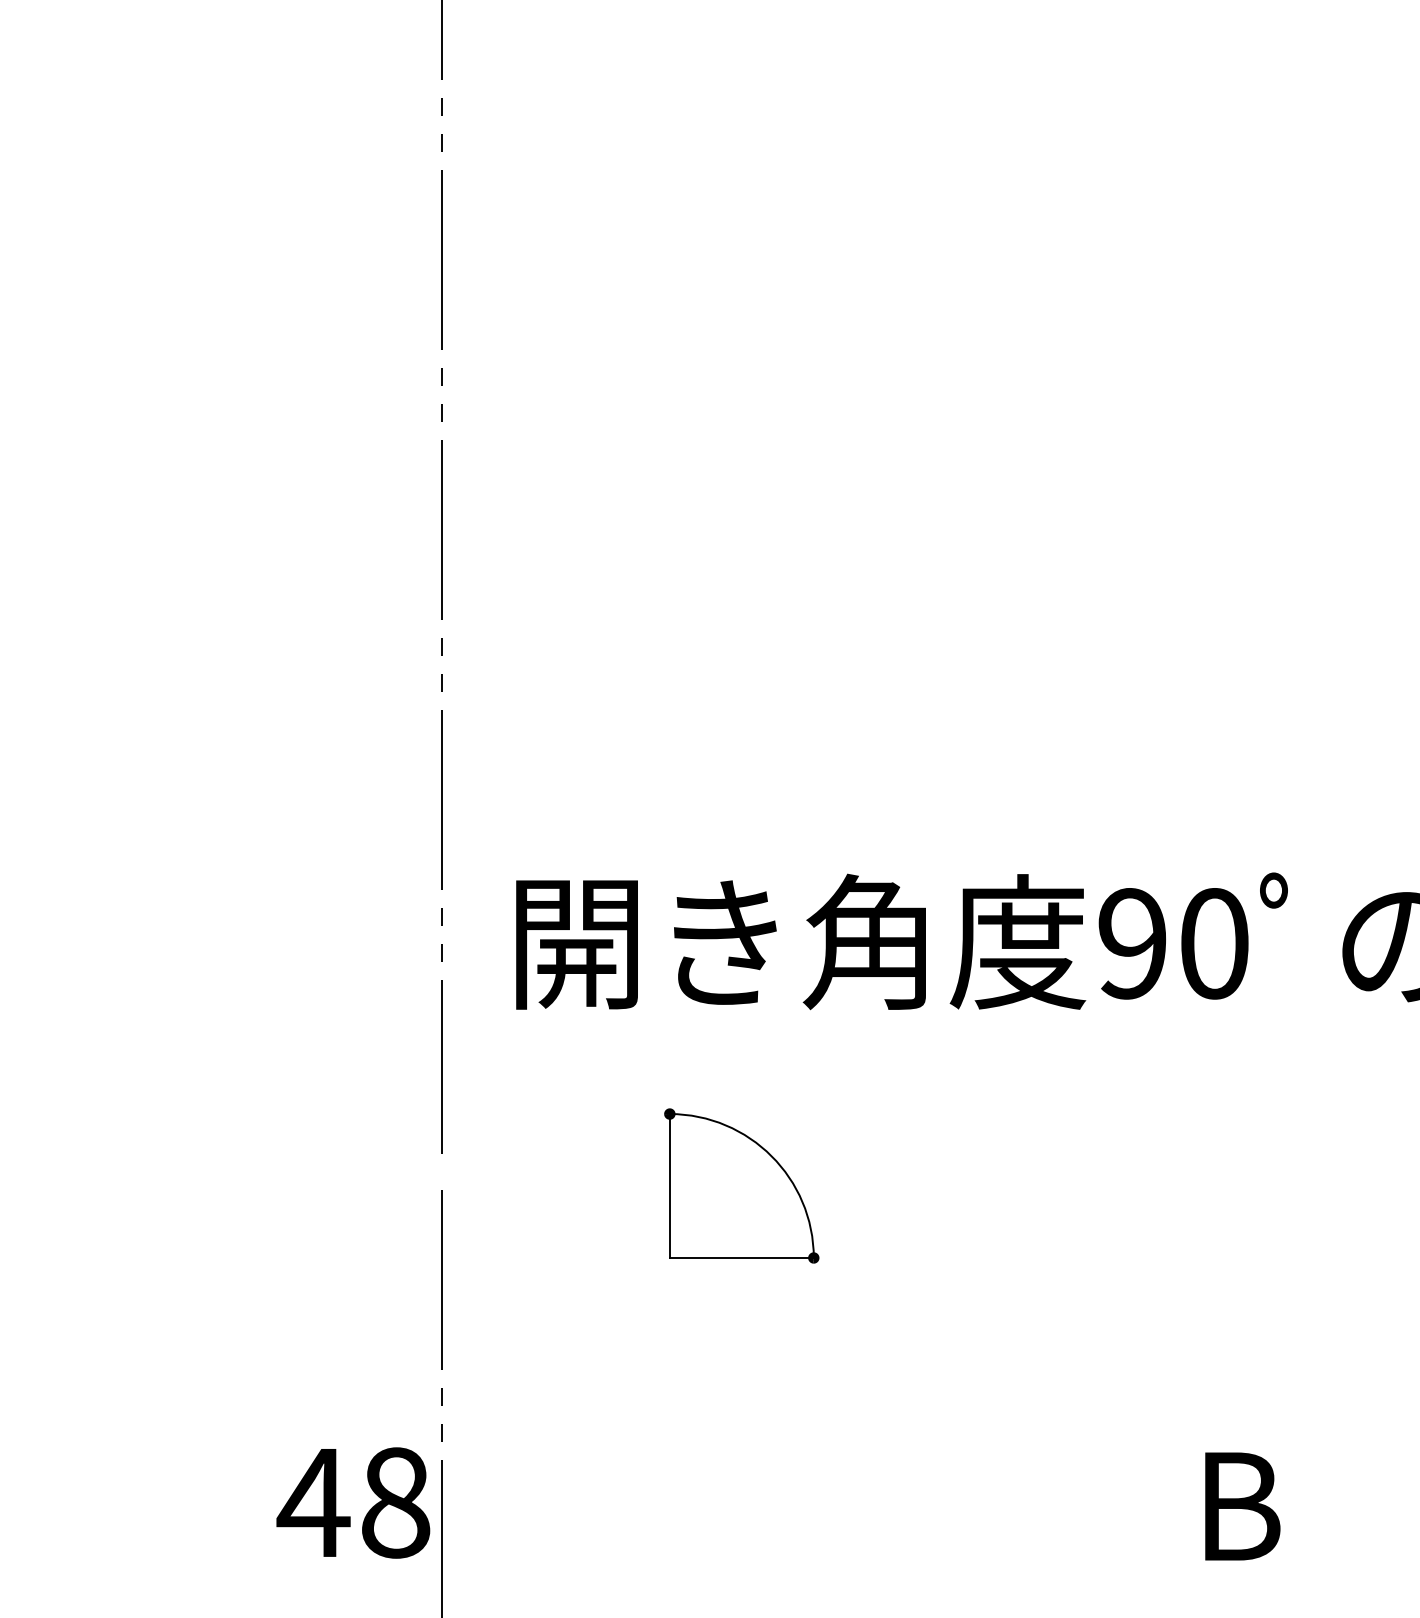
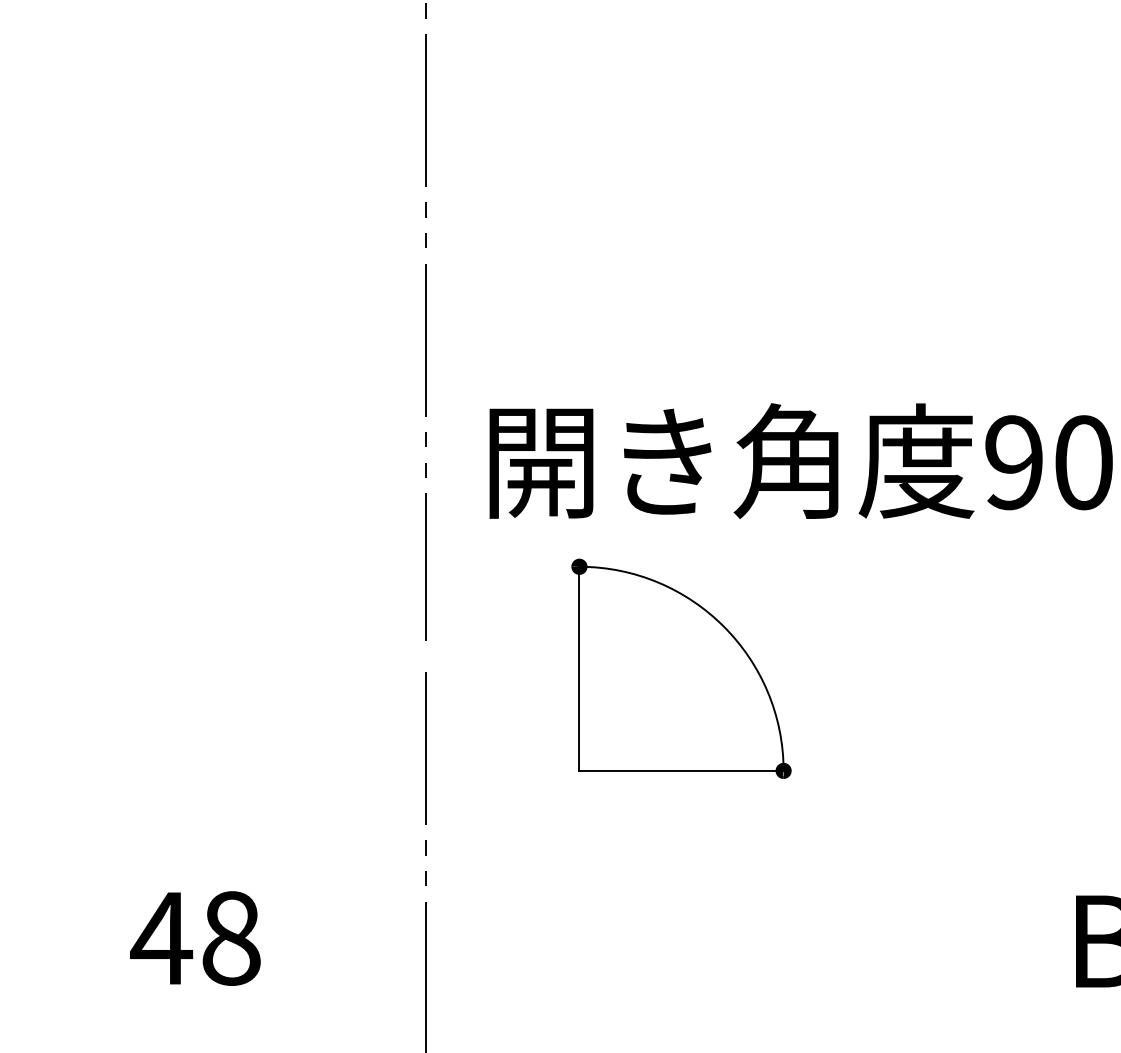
part: (741, 1185) -> (681, 668), size x1.67
text: (353, 1502) -> (195, 938), moved

